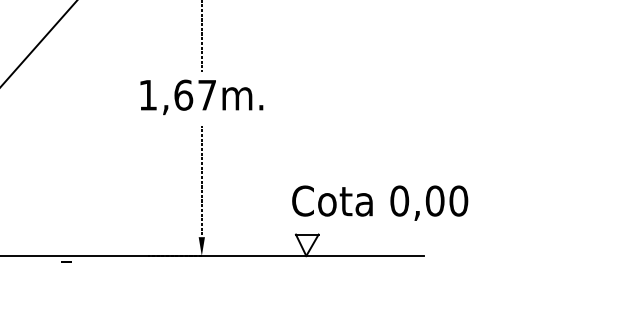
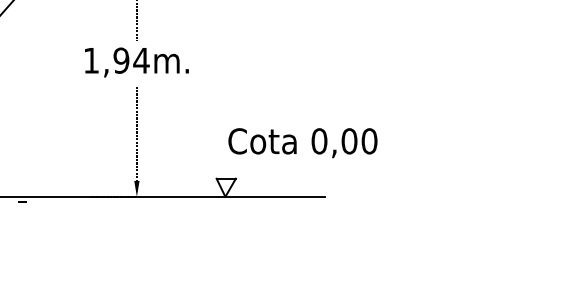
text: (195, 94) -> (131, 60), 1,67m. -> 1,94m.
text: (379, 203) -> (302, 143), moved

